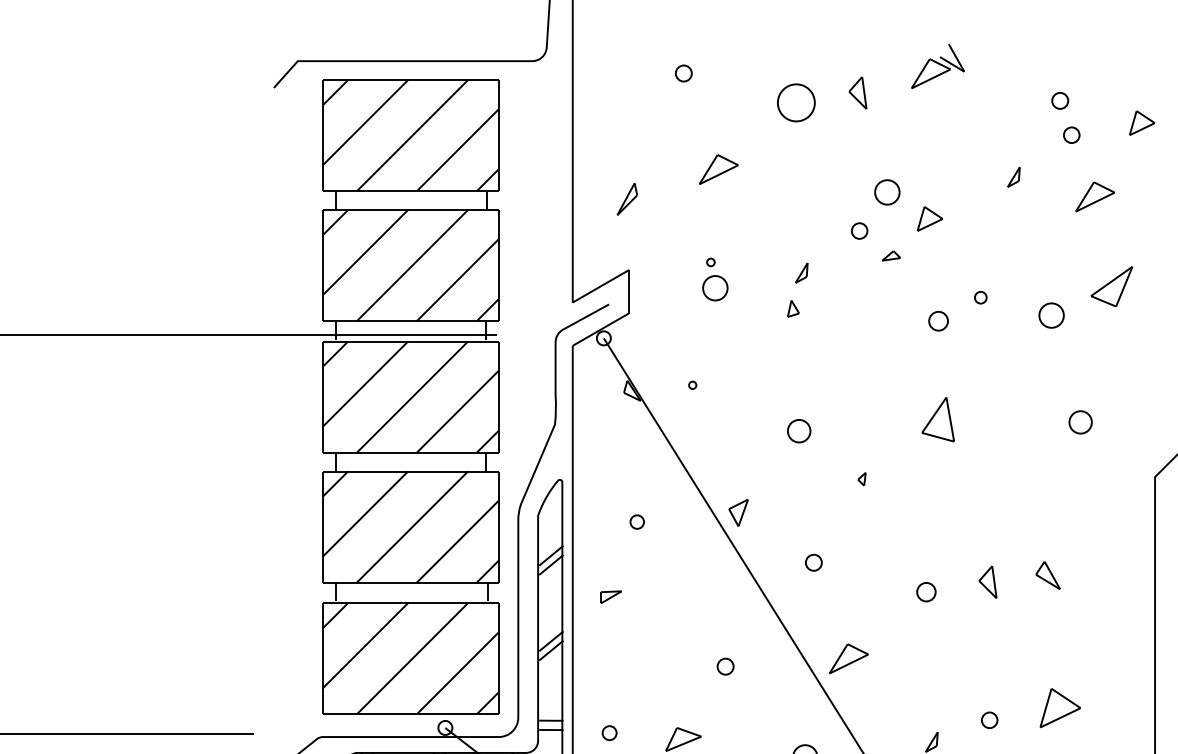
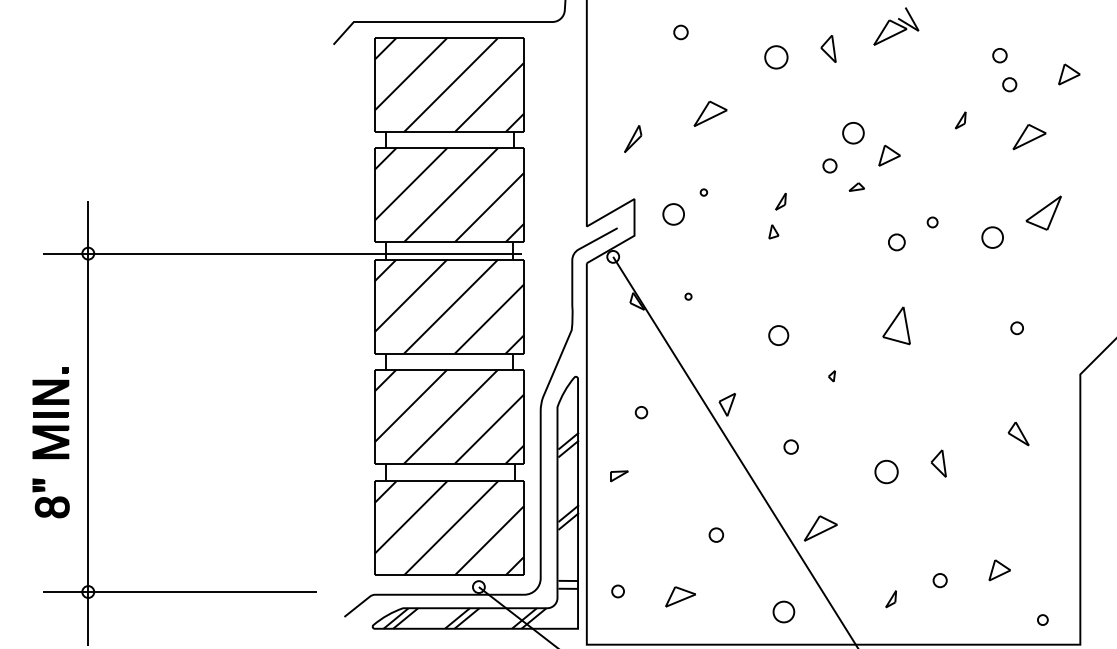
part: (796, 103) -> (776, 57), size x0.71
part: (715, 288) -> (673, 214), moved
part: (1079, 422) -> (1016, 328), size x0.62
part: (1047, 576) -> (1018, 434), moved
part: (926, 591) -> (886, 471), size x1.43
part: (1059, 708) -> (999, 570), size x0.62

